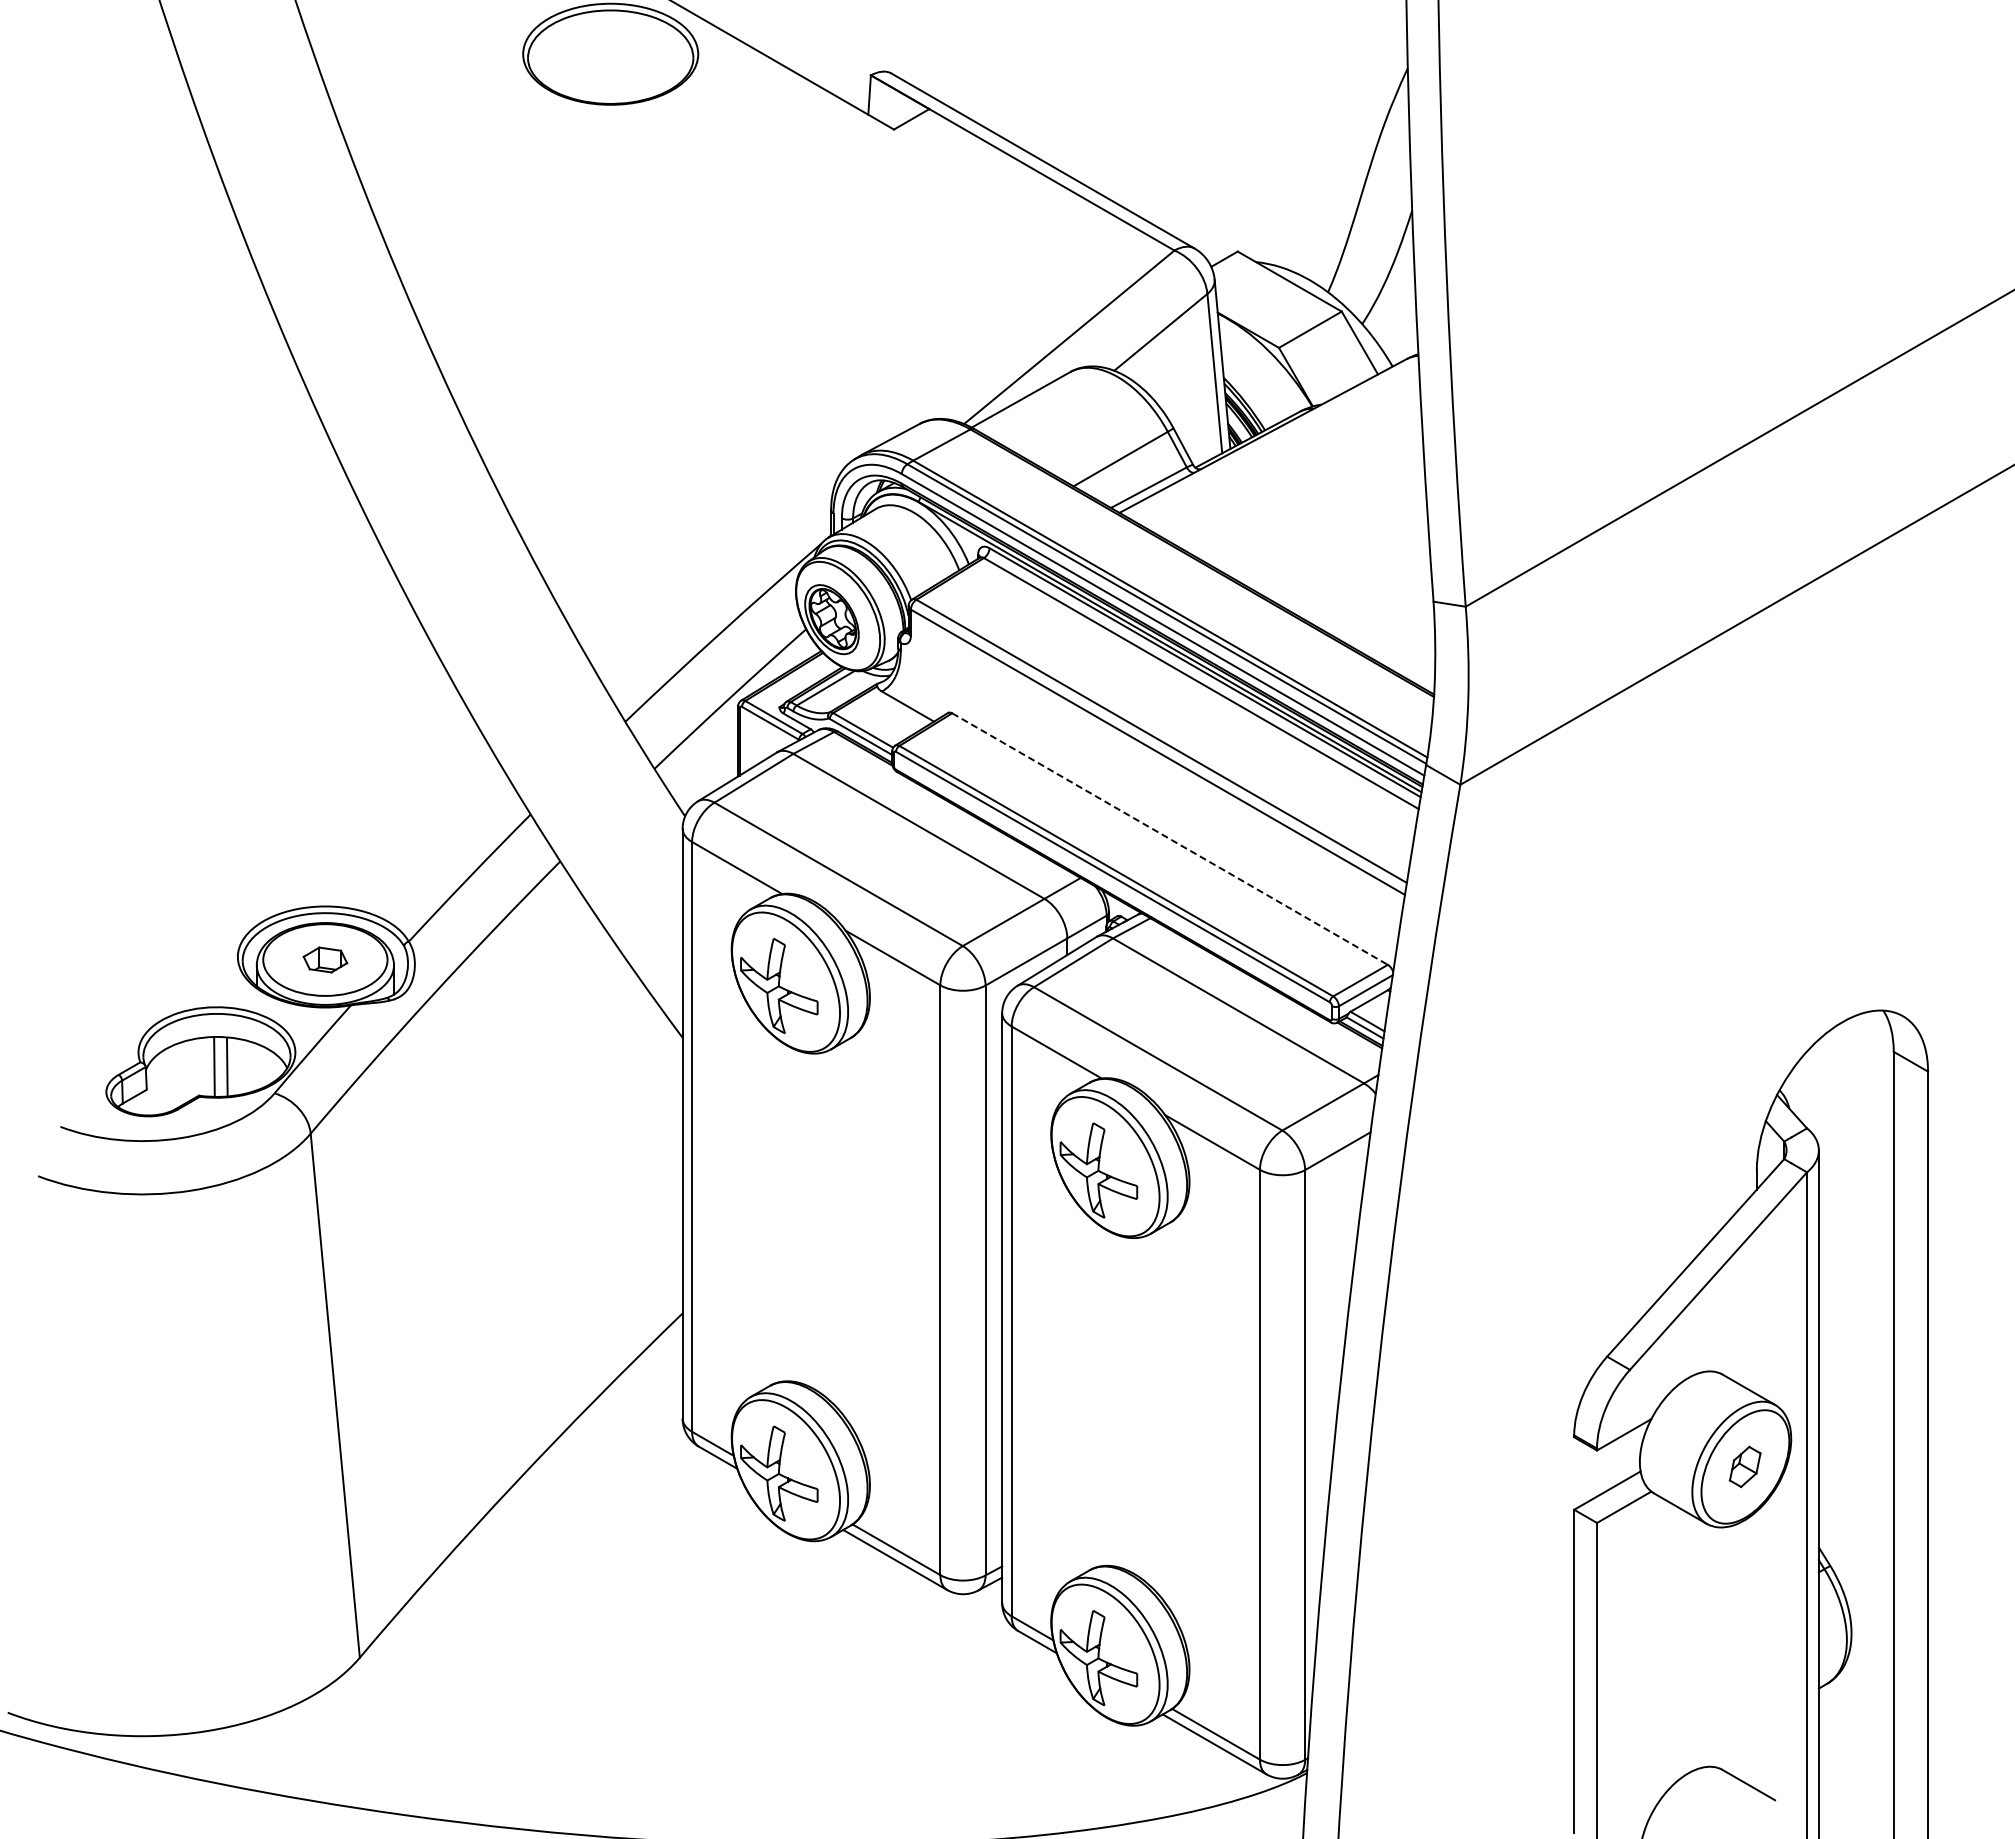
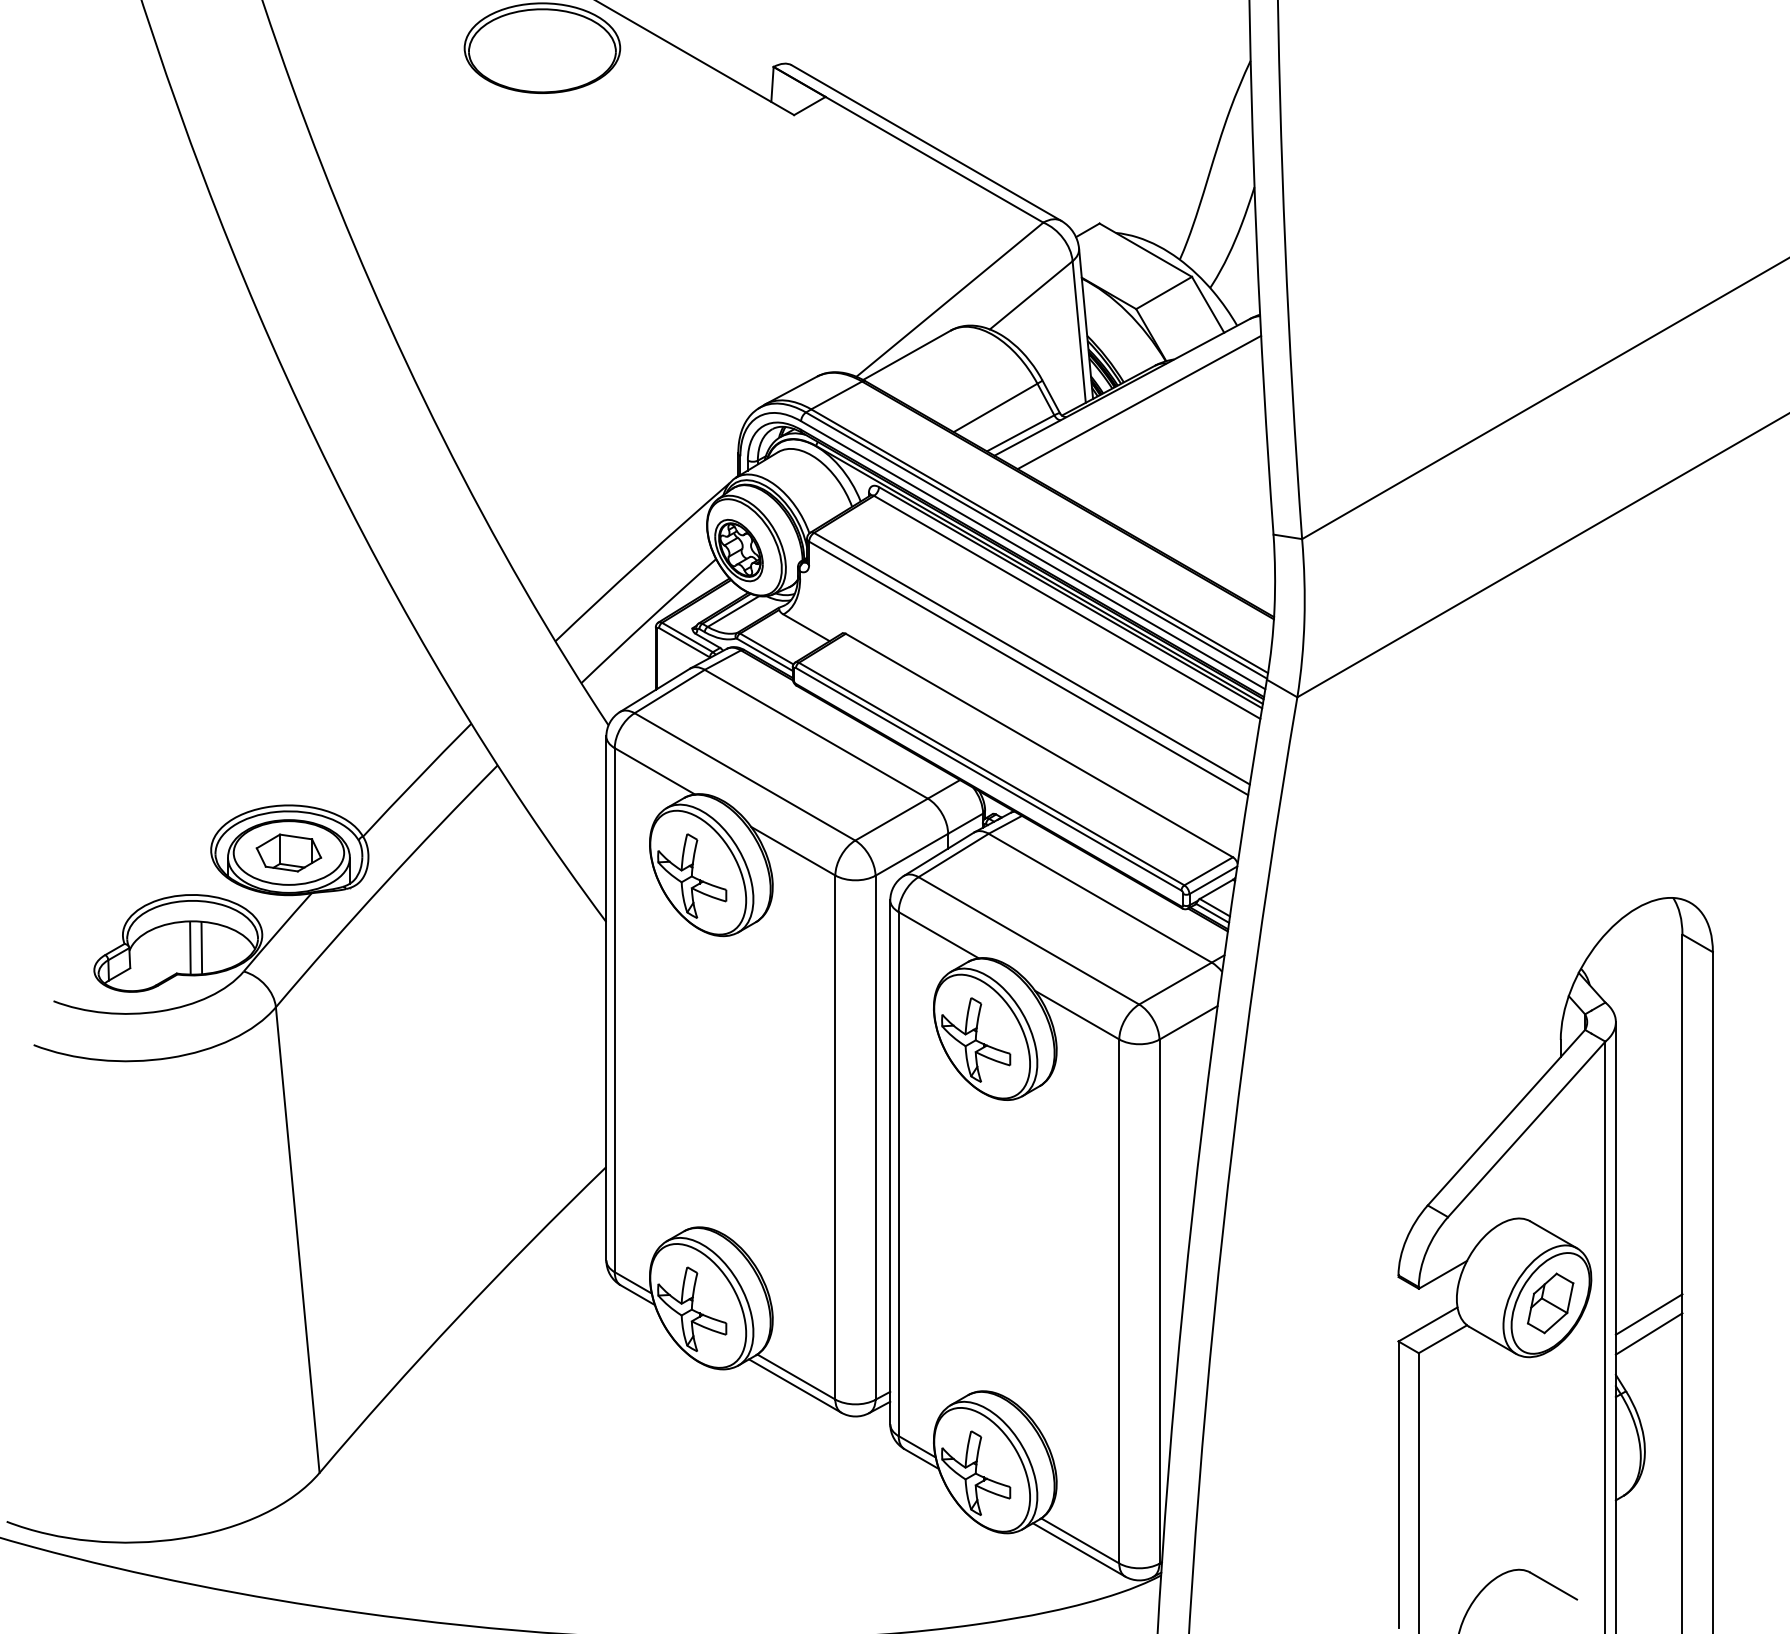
line: (1282, 452) -> (1139, 402), added
line: (1170, 839) -> (1039, 745), dashed -> solid
part: (325, 959) -> (289, 852), size x1.67
part: (1744, 1466) -> (1549, 1303), size x1.67
line: (1855, 1479) -> (1648, 1314), added
line: (1855, 1501) -> (1648, 1334), added

